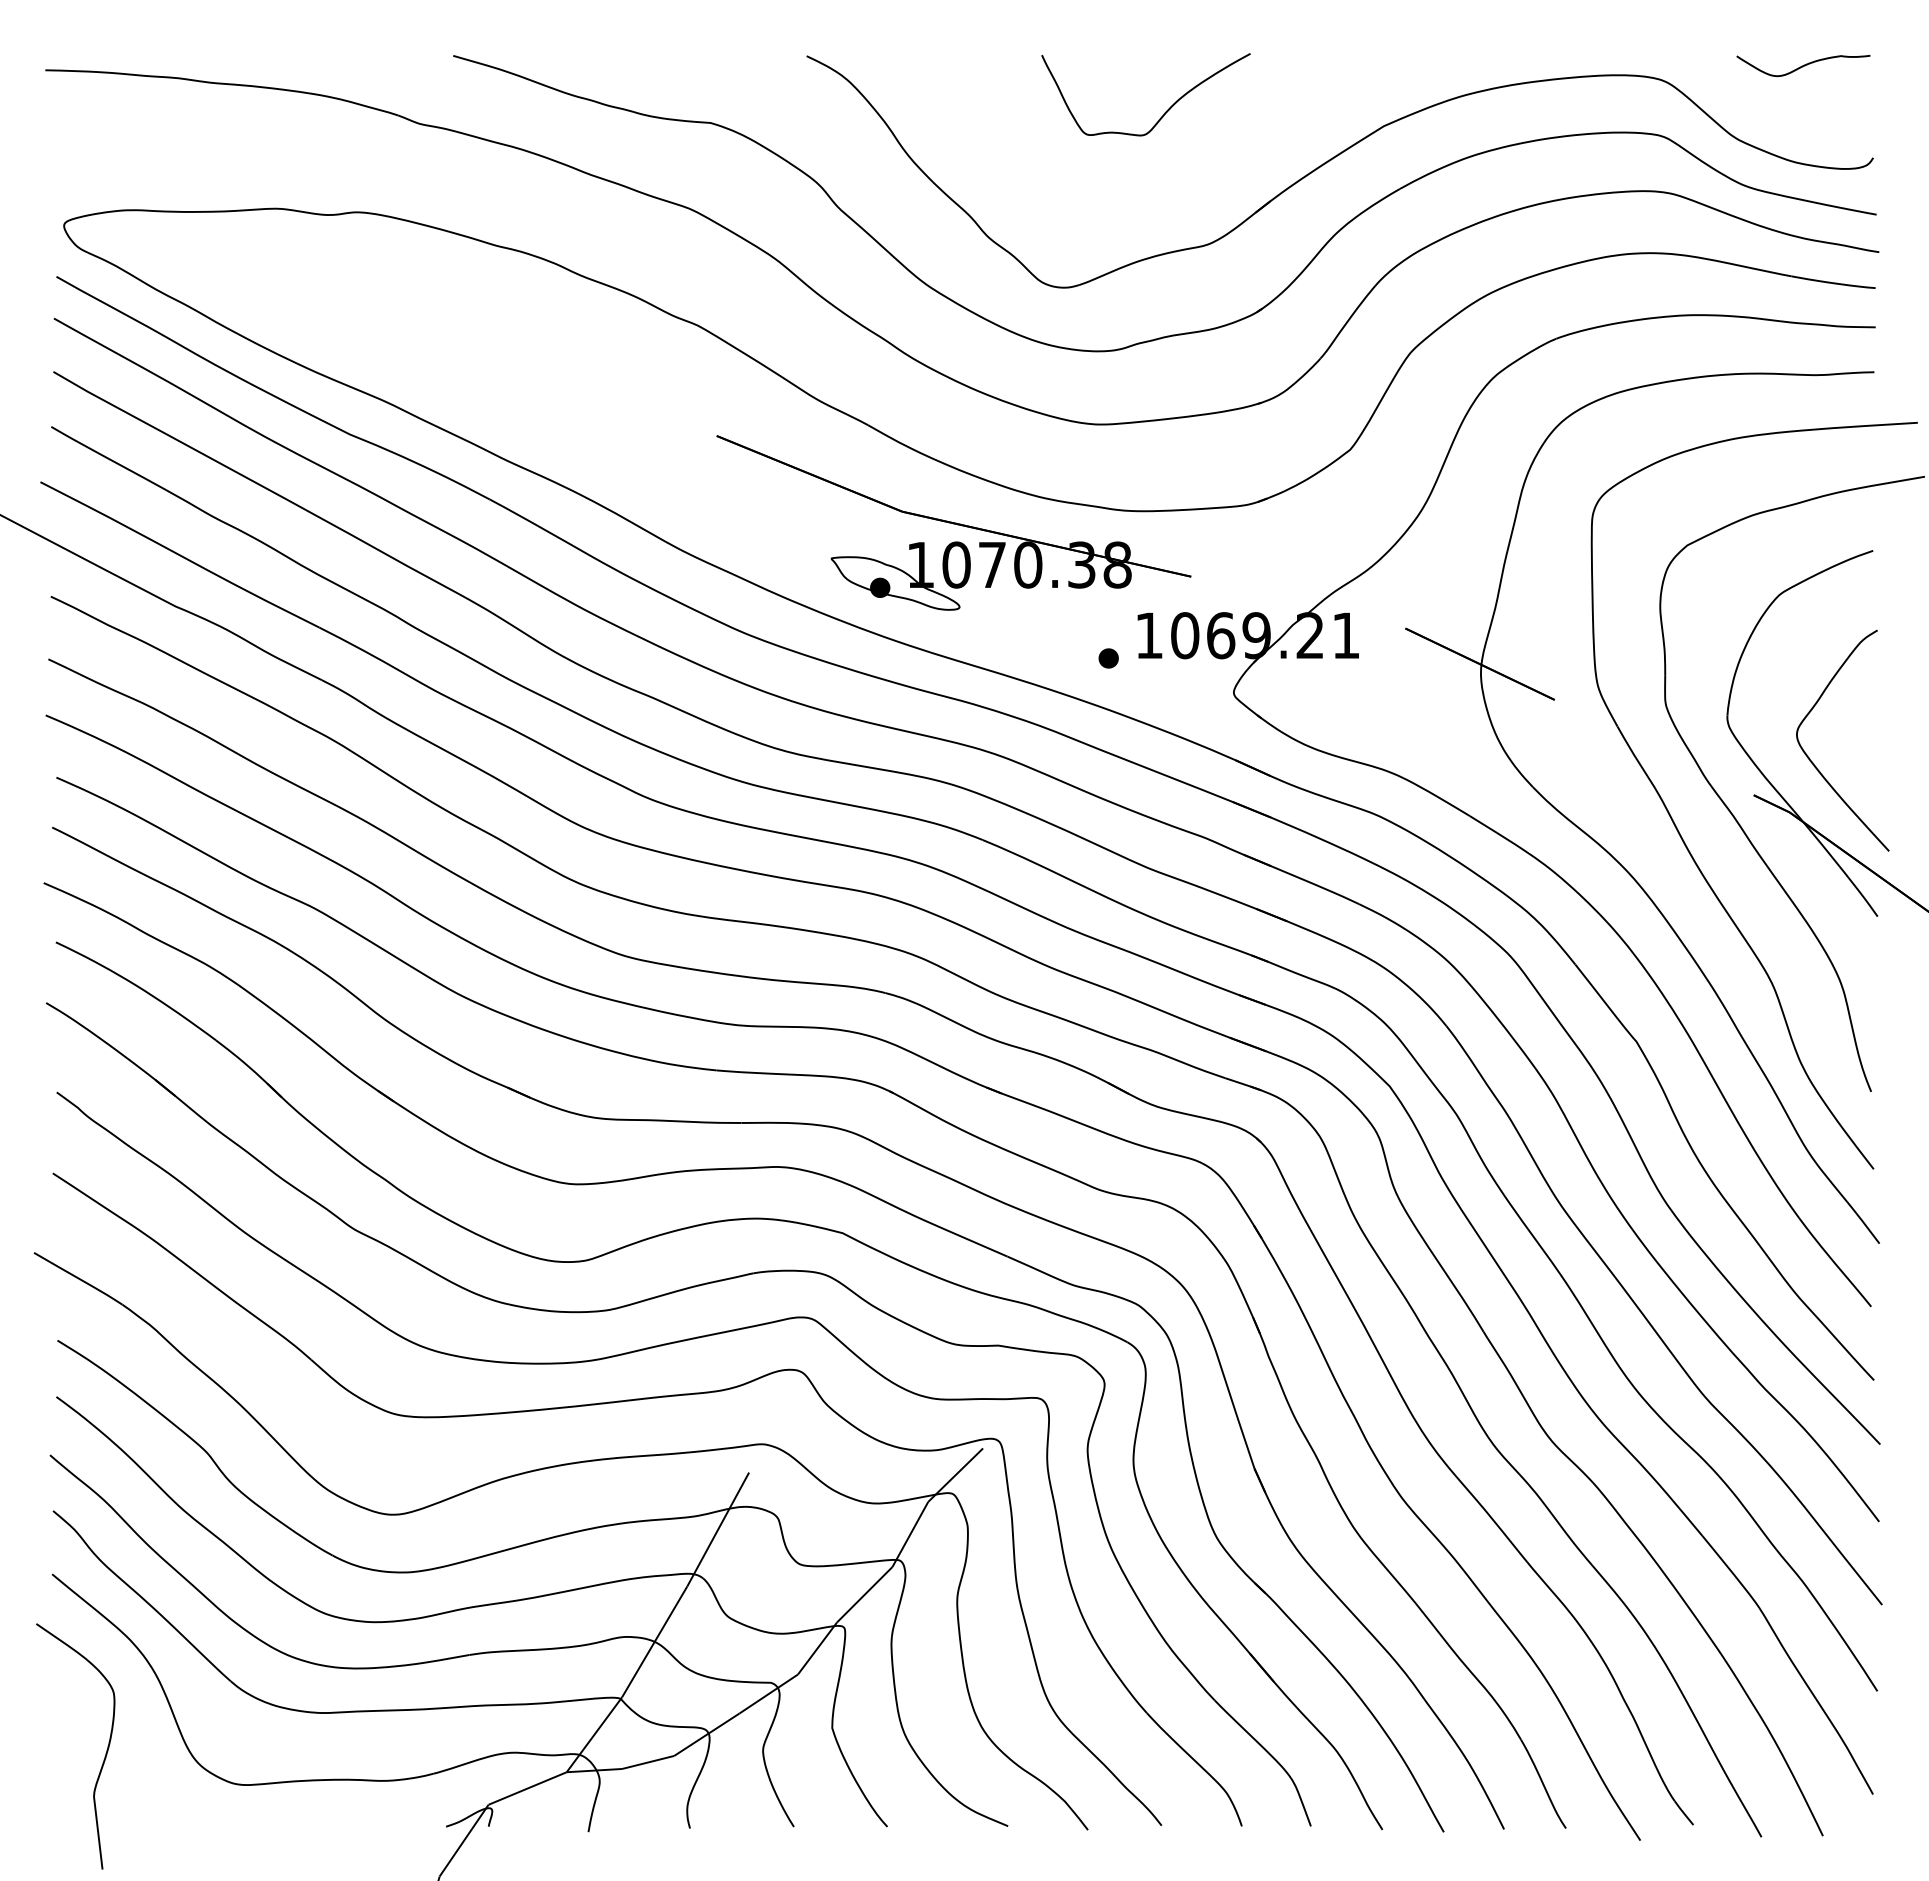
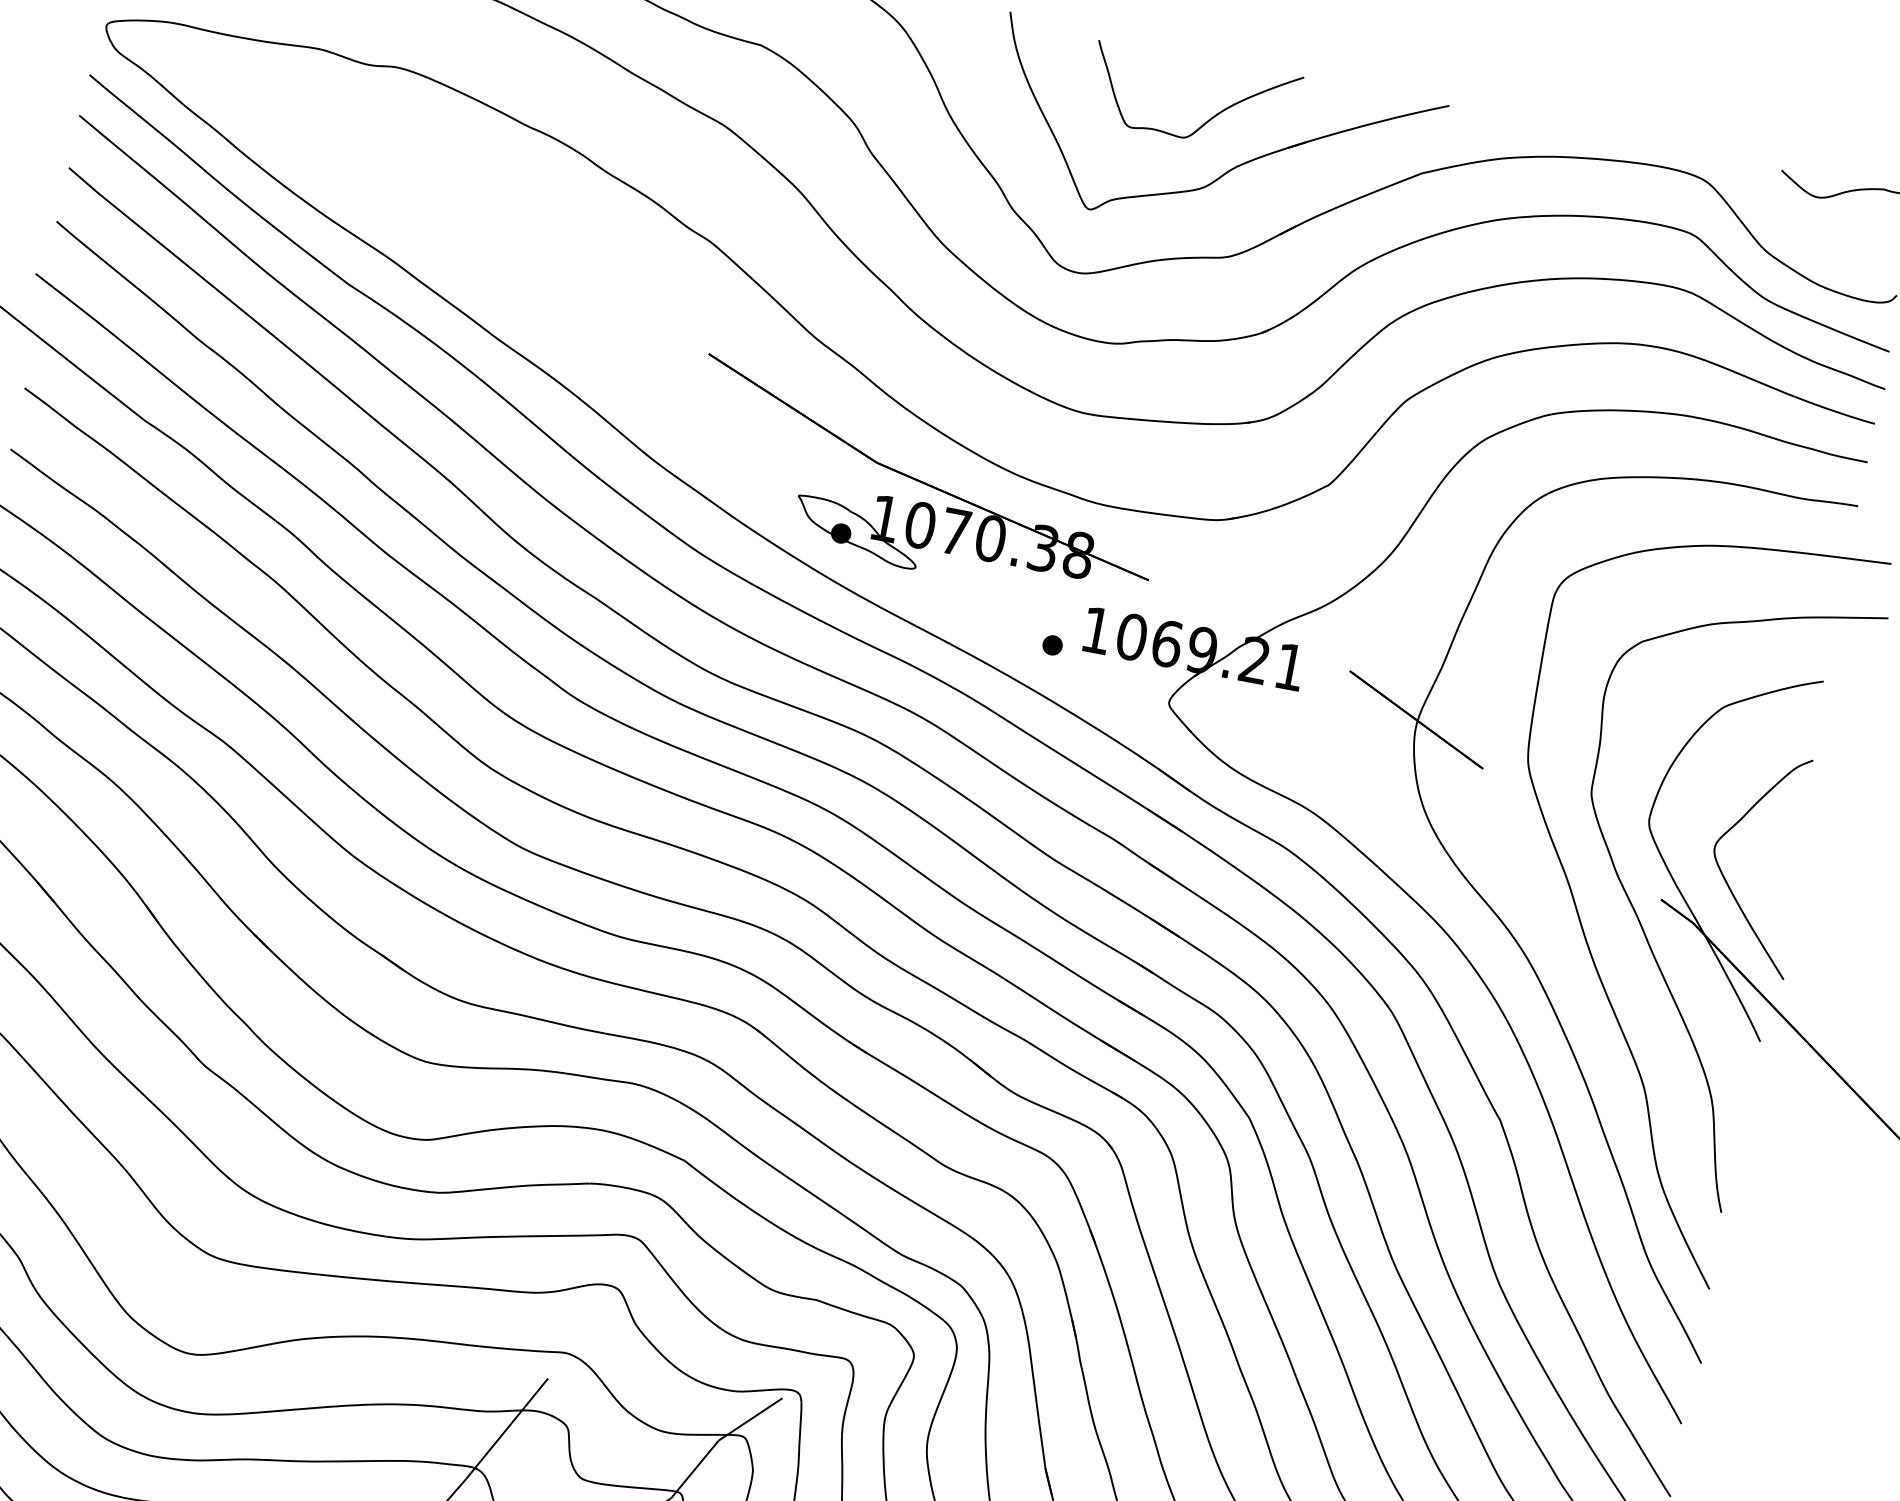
part: (1192, 159) -> (1227, 170), added

